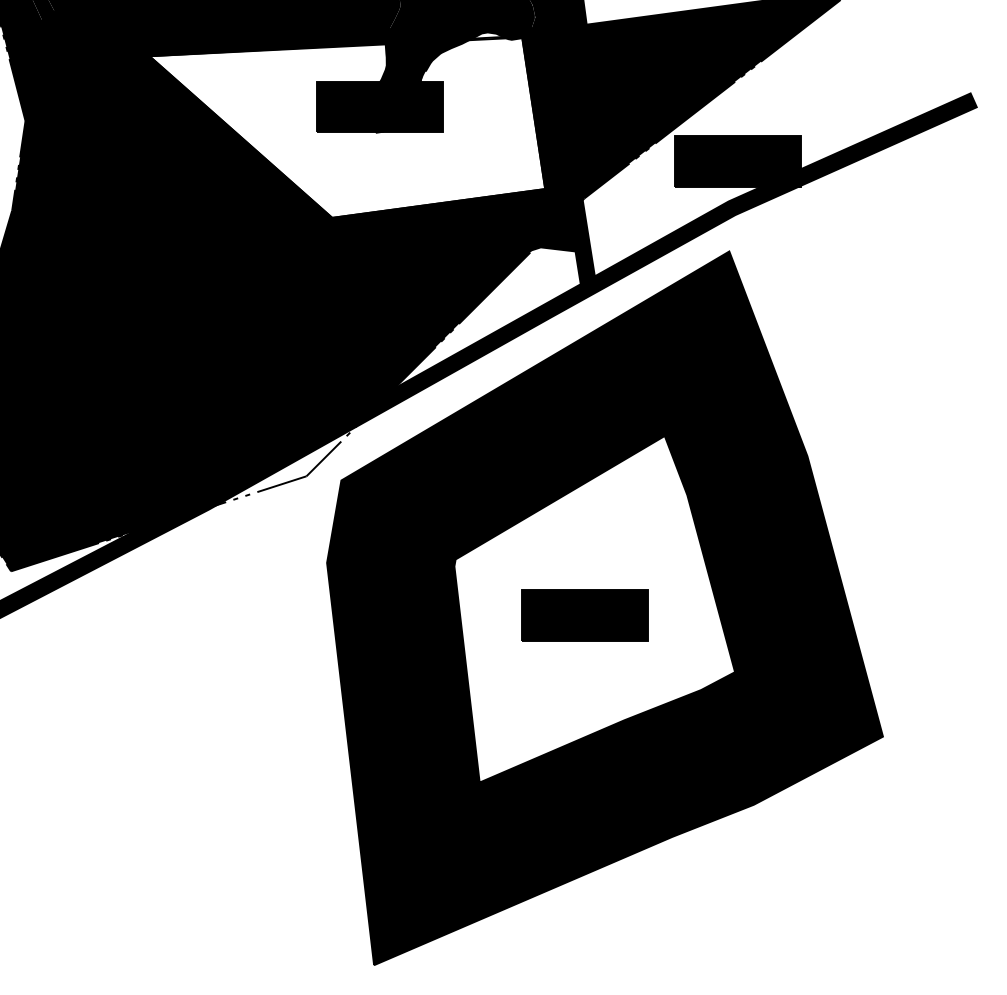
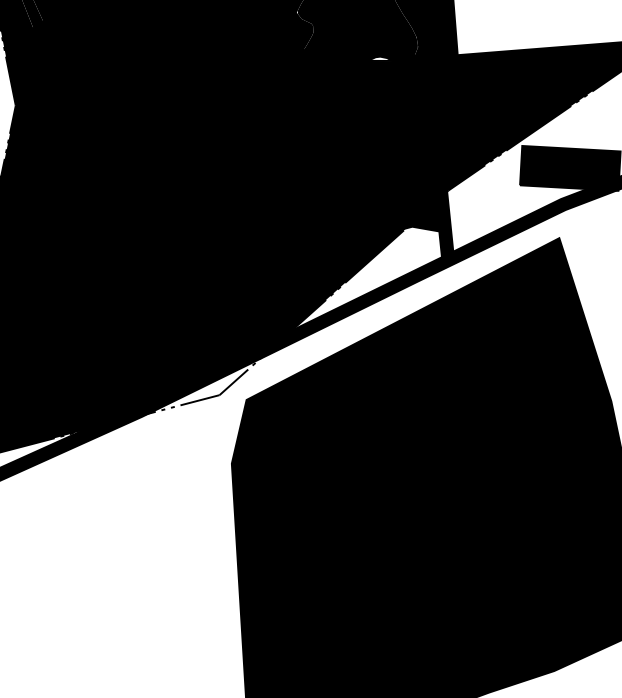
fill: (347, 127) -> (266, 124), added
fill: (594, 608) -> (438, 510), added

